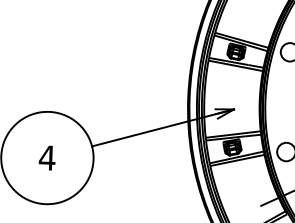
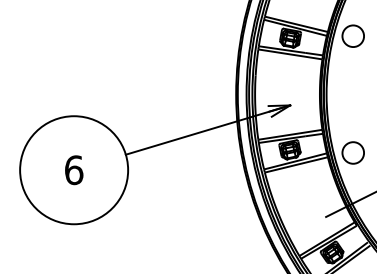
text: (46, 158) -> (73, 170), 4 -> 6

